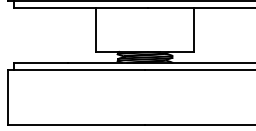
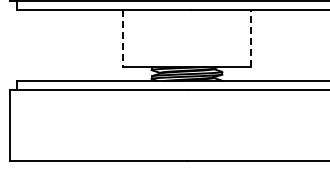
line: (194, 29) -> (250, 38), solid -> dashed
line: (95, 30) -> (123, 39), solid -> dashed

